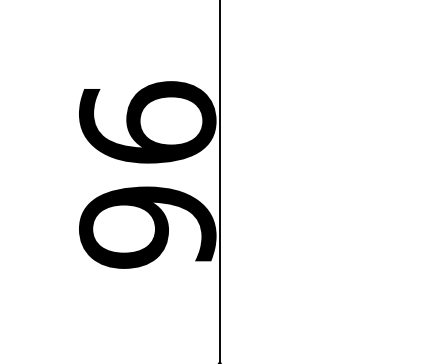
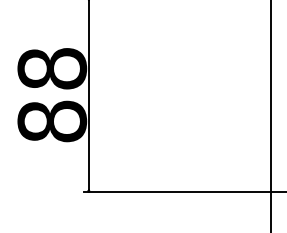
text: (148, 173) -> (52, 94), 96 -> 88

